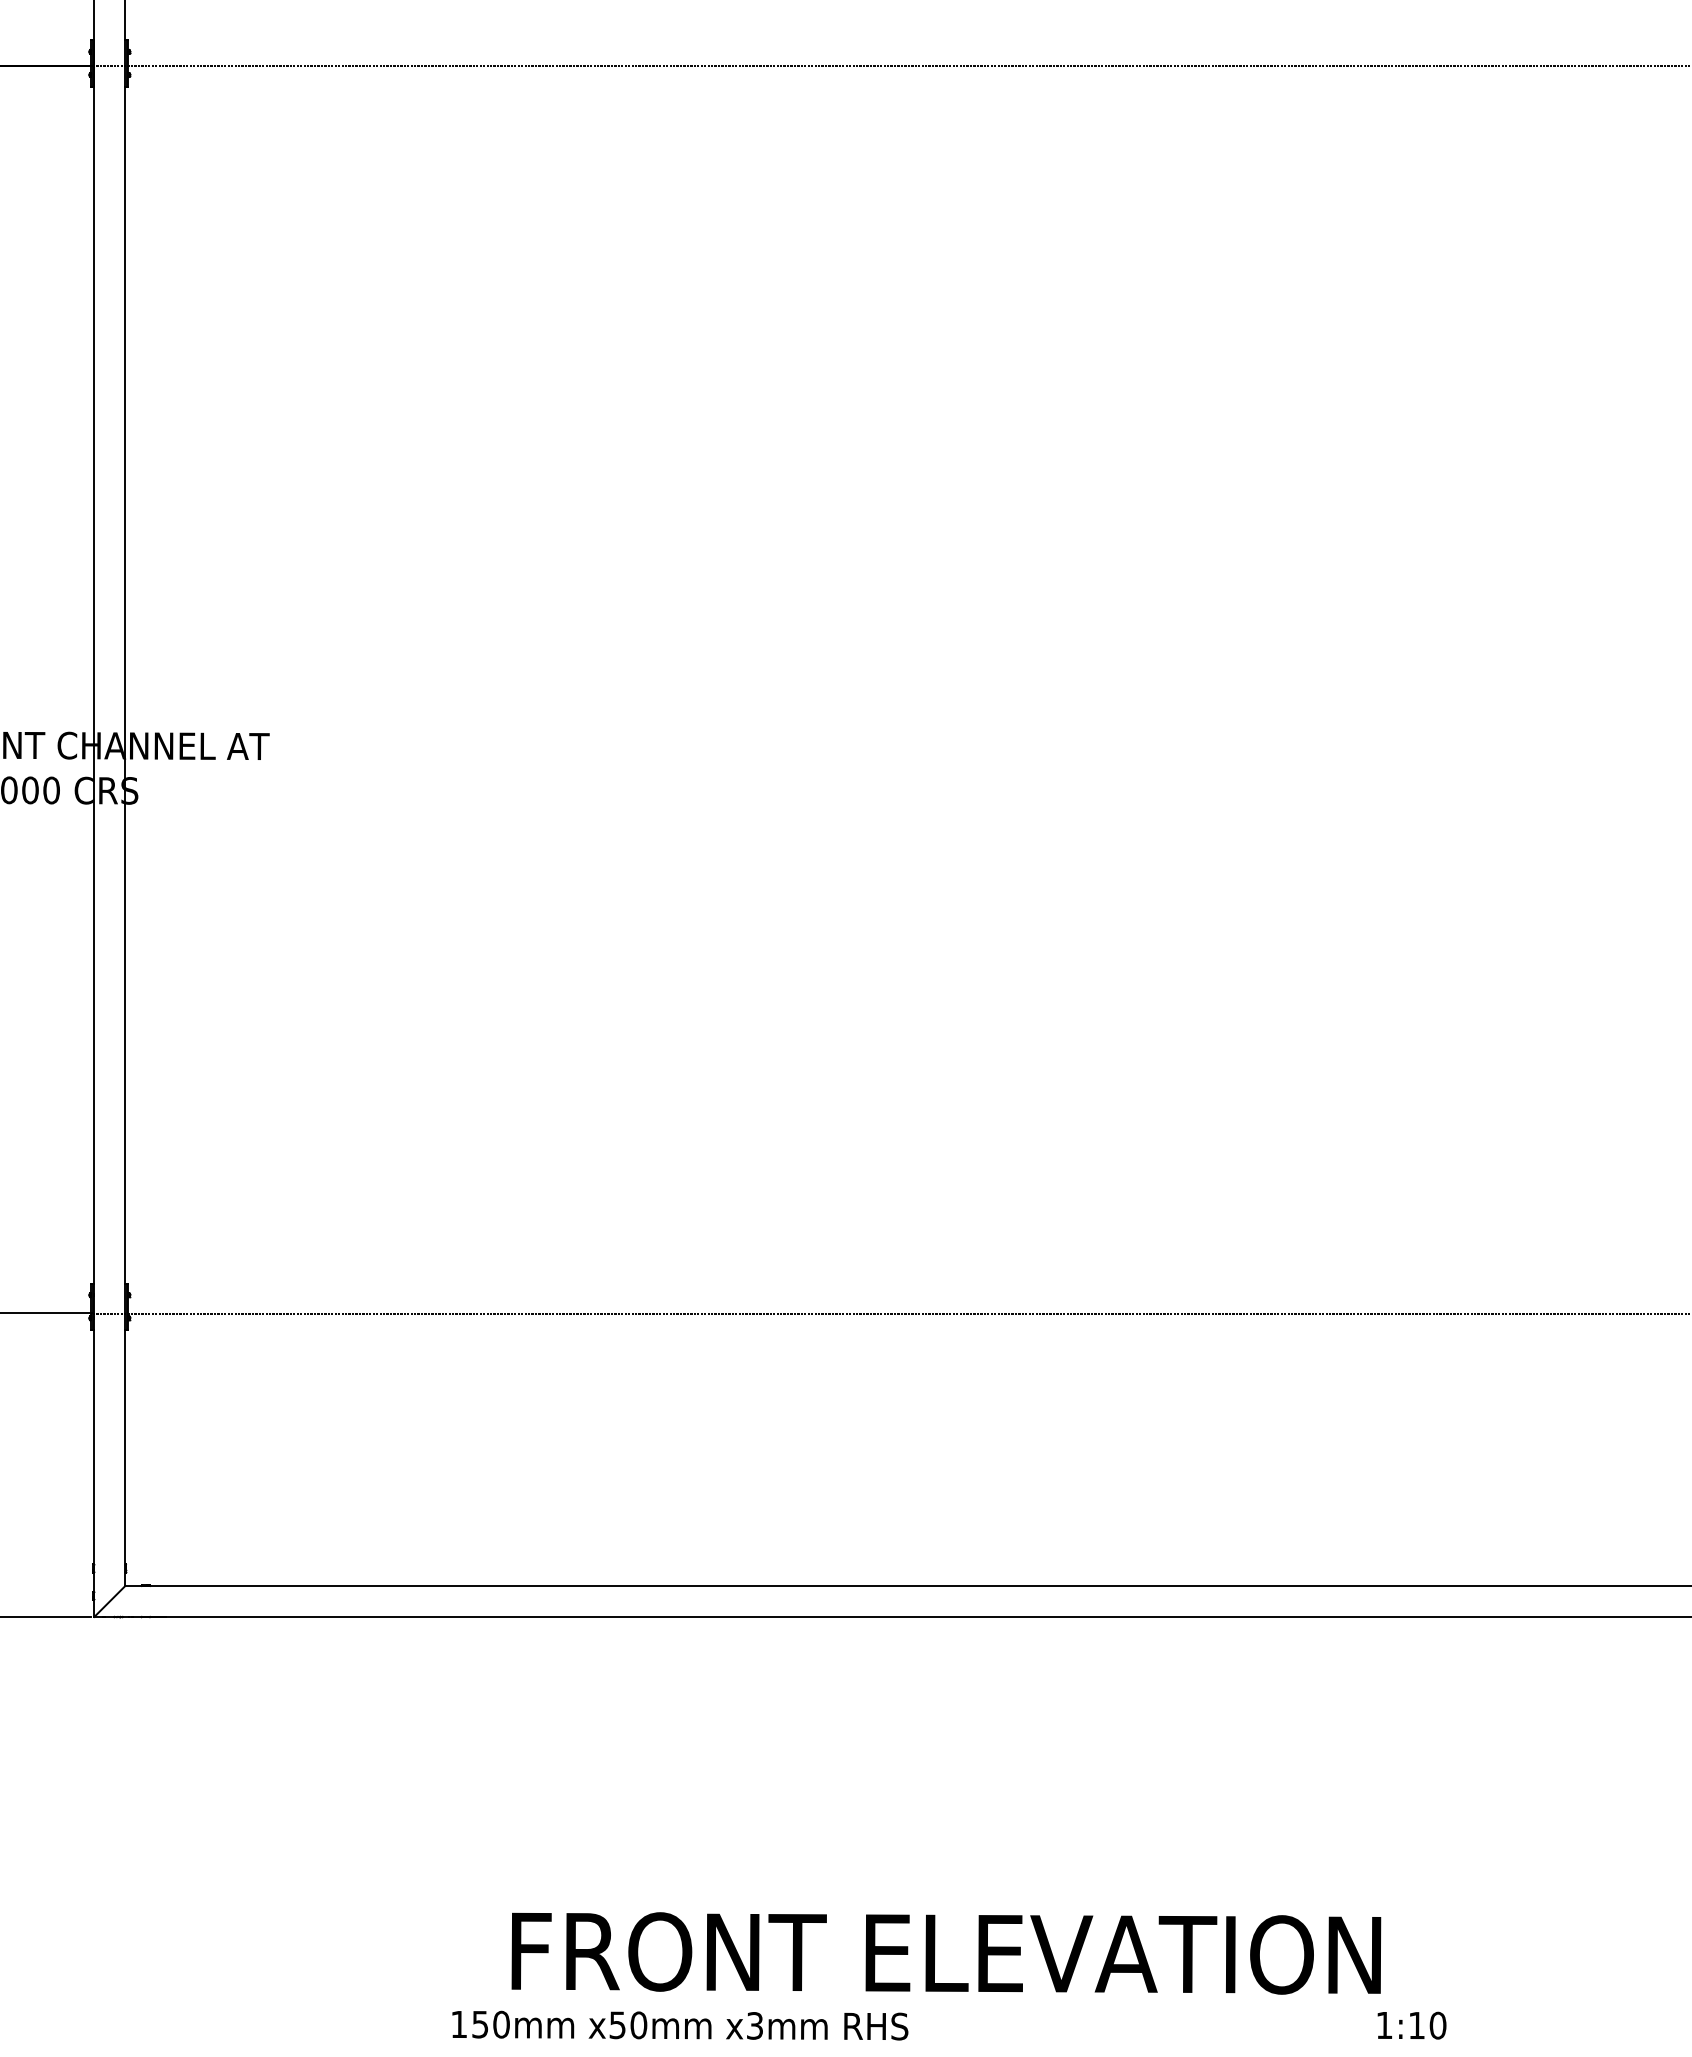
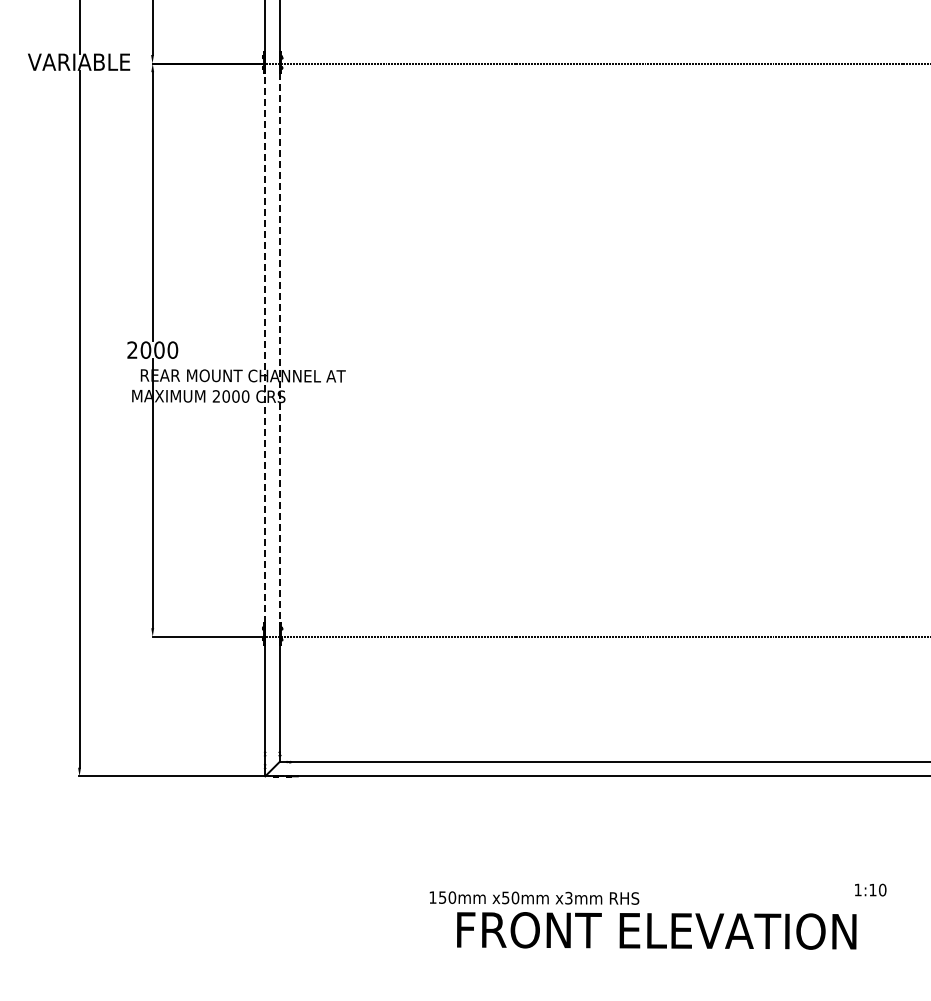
line: (94, 685) -> (265, 348), solid -> dashed
line: (125, 685) -> (279, 348), solid -> dashed
text: (680, 2024) -> (534, 897), moved
text: (1411, 2024) -> (870, 889), moved

